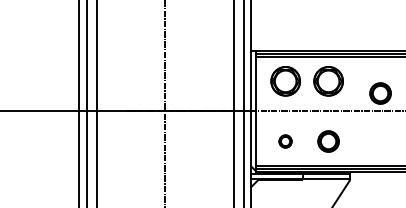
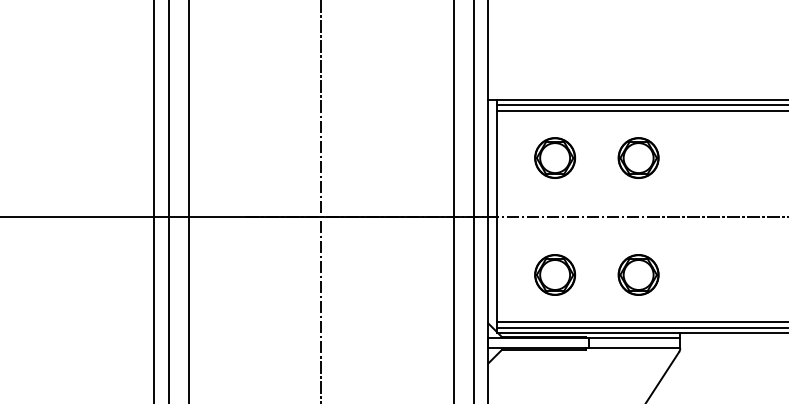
part: (285, 81) -> (554, 158), size x0.71
part: (328, 81) -> (638, 158), size x0.71
part: (380, 93) -> (739, 181), removed
part: (285, 141) -> (554, 274), size x1.67

